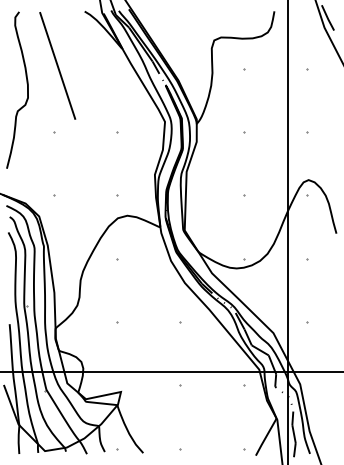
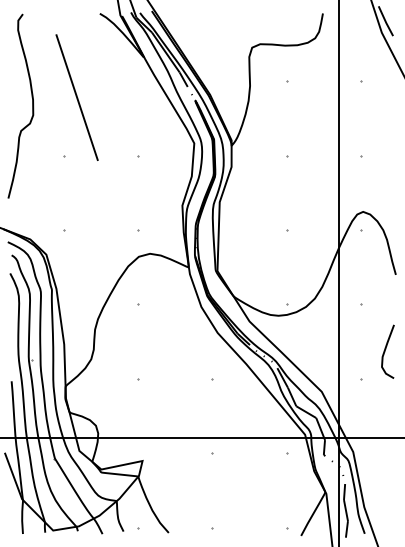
line: (57, 65) -> (76, 97), moved
curve: (327, 298) -> (385, 351), added

